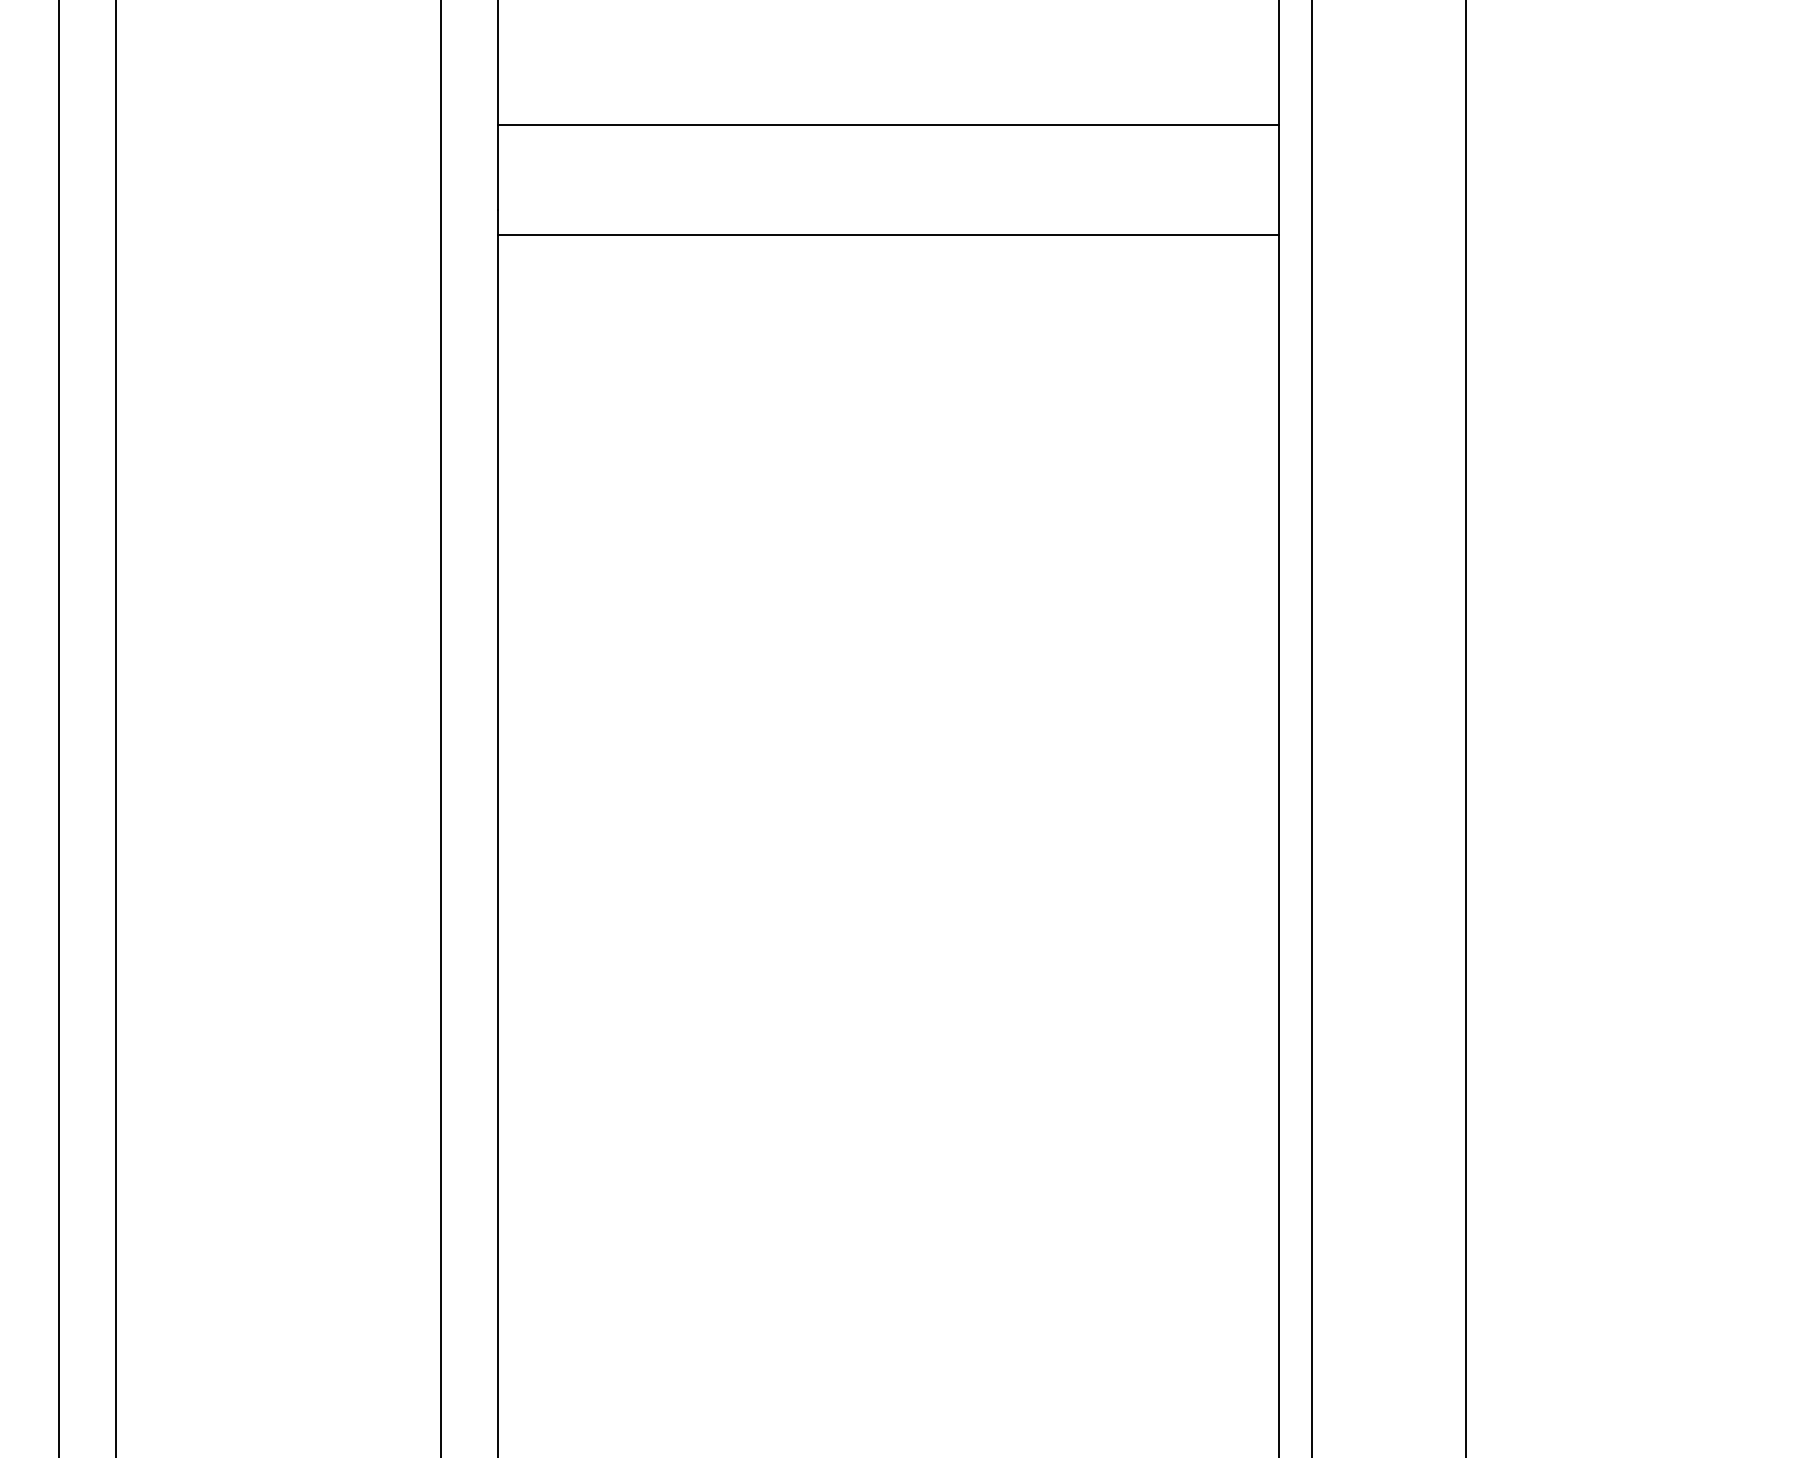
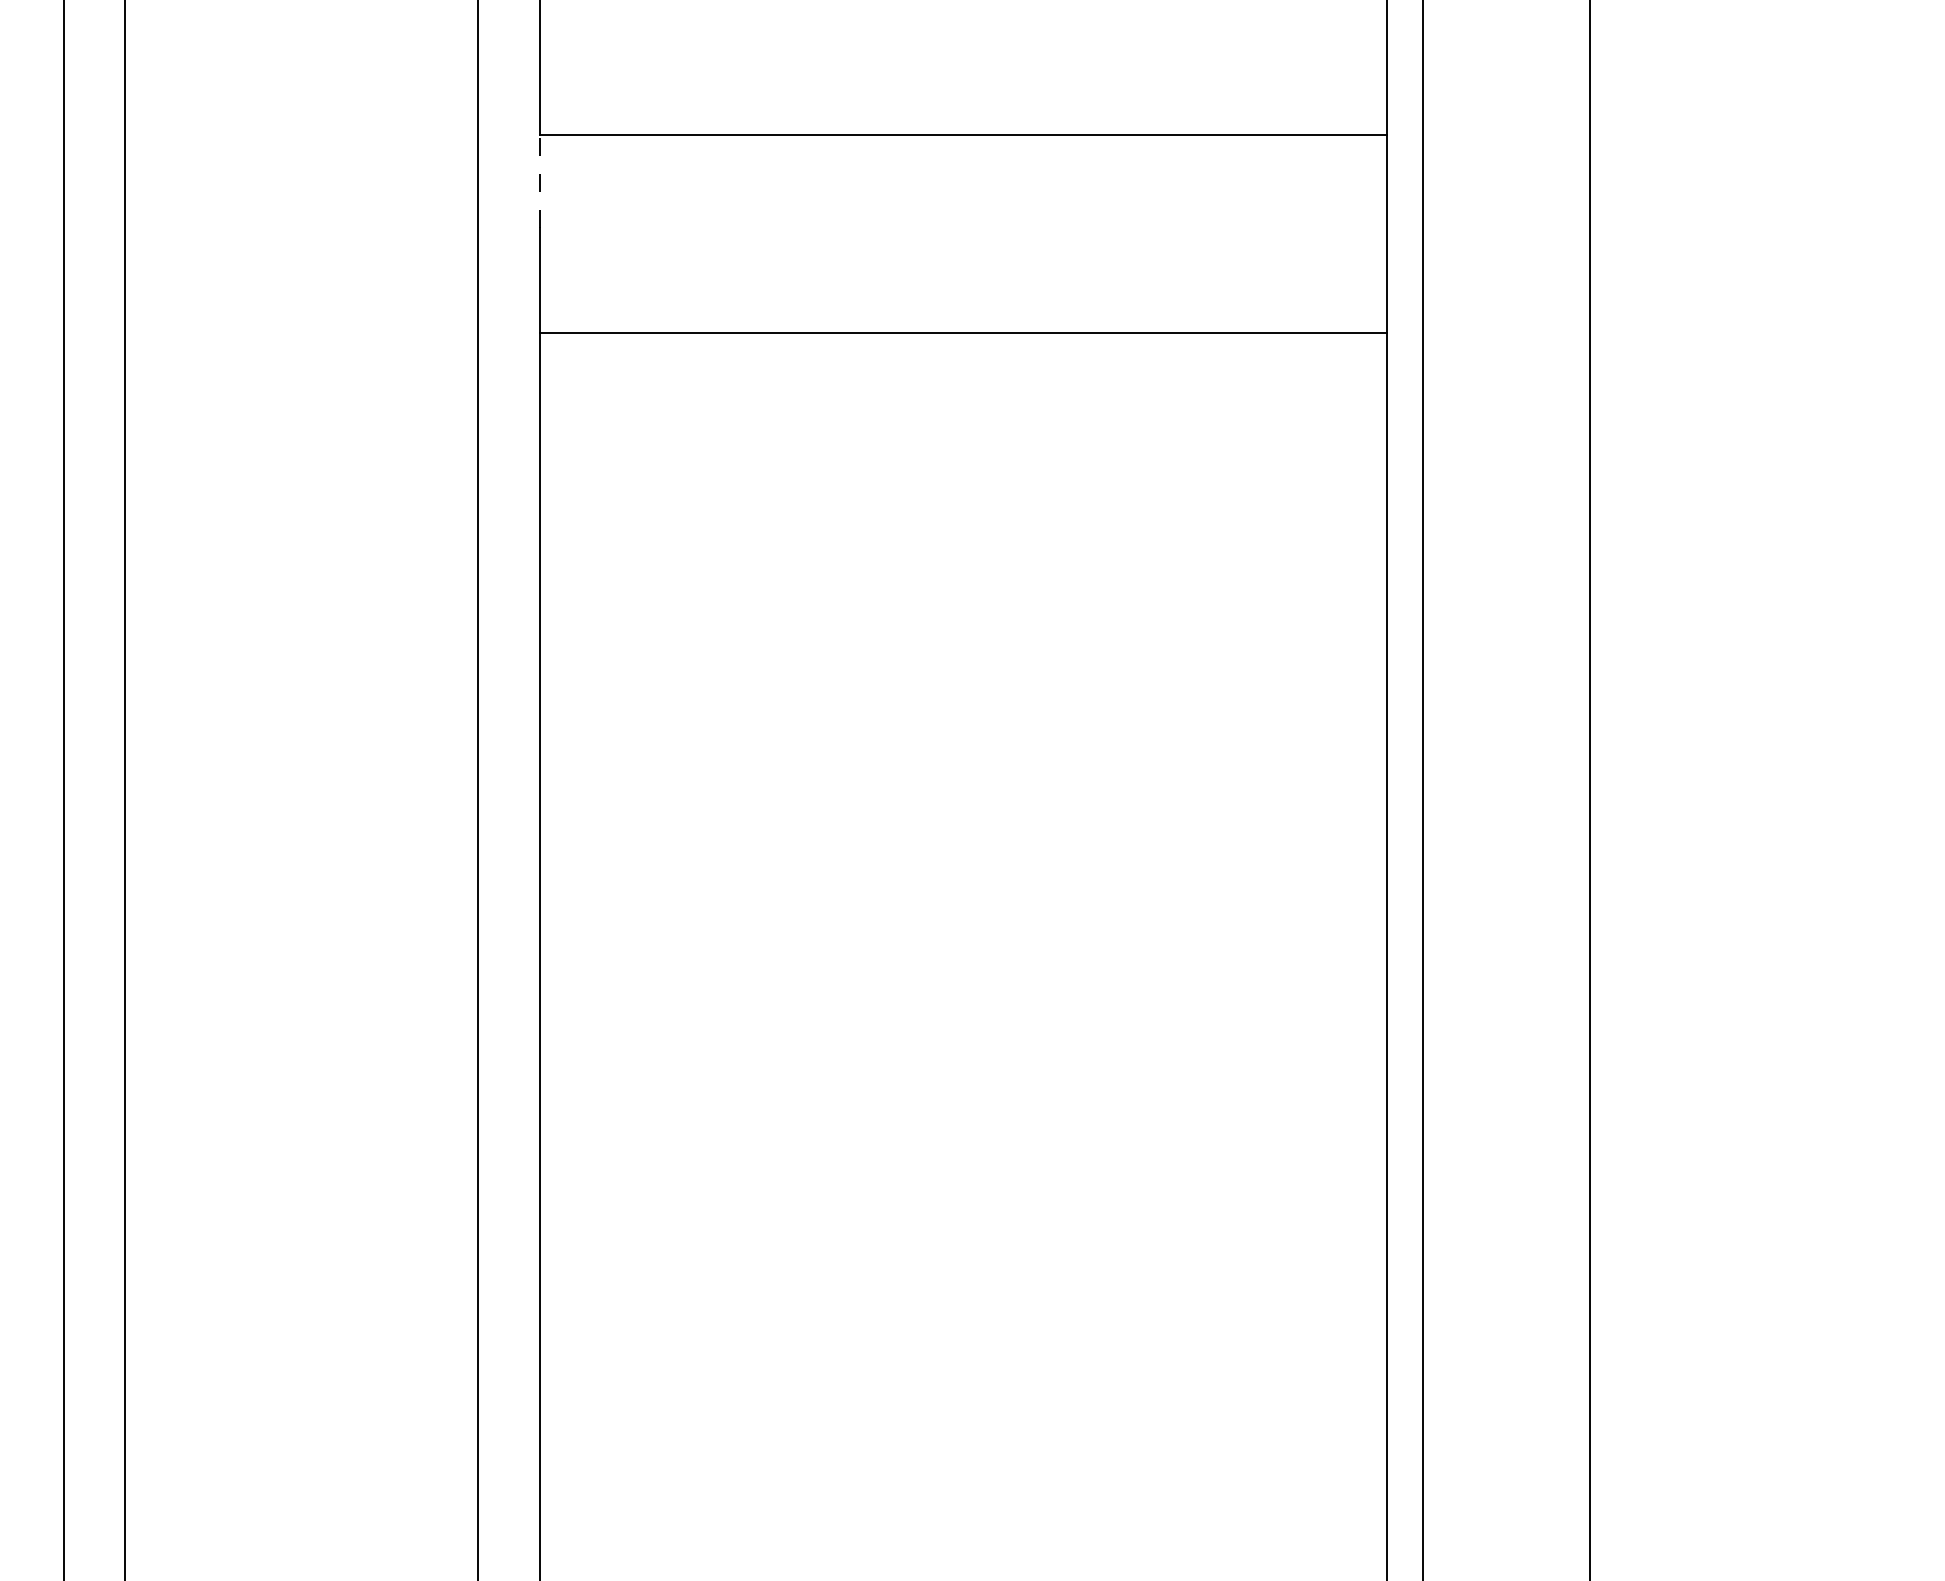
line: (498, 167) -> (540, 181), solid -> dashed
line: (888, 234) -> (963, 333), moved

